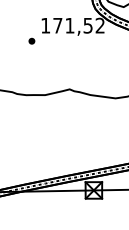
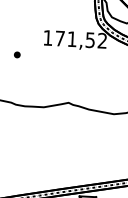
part: (31, 40) -> (16, 54), moved

